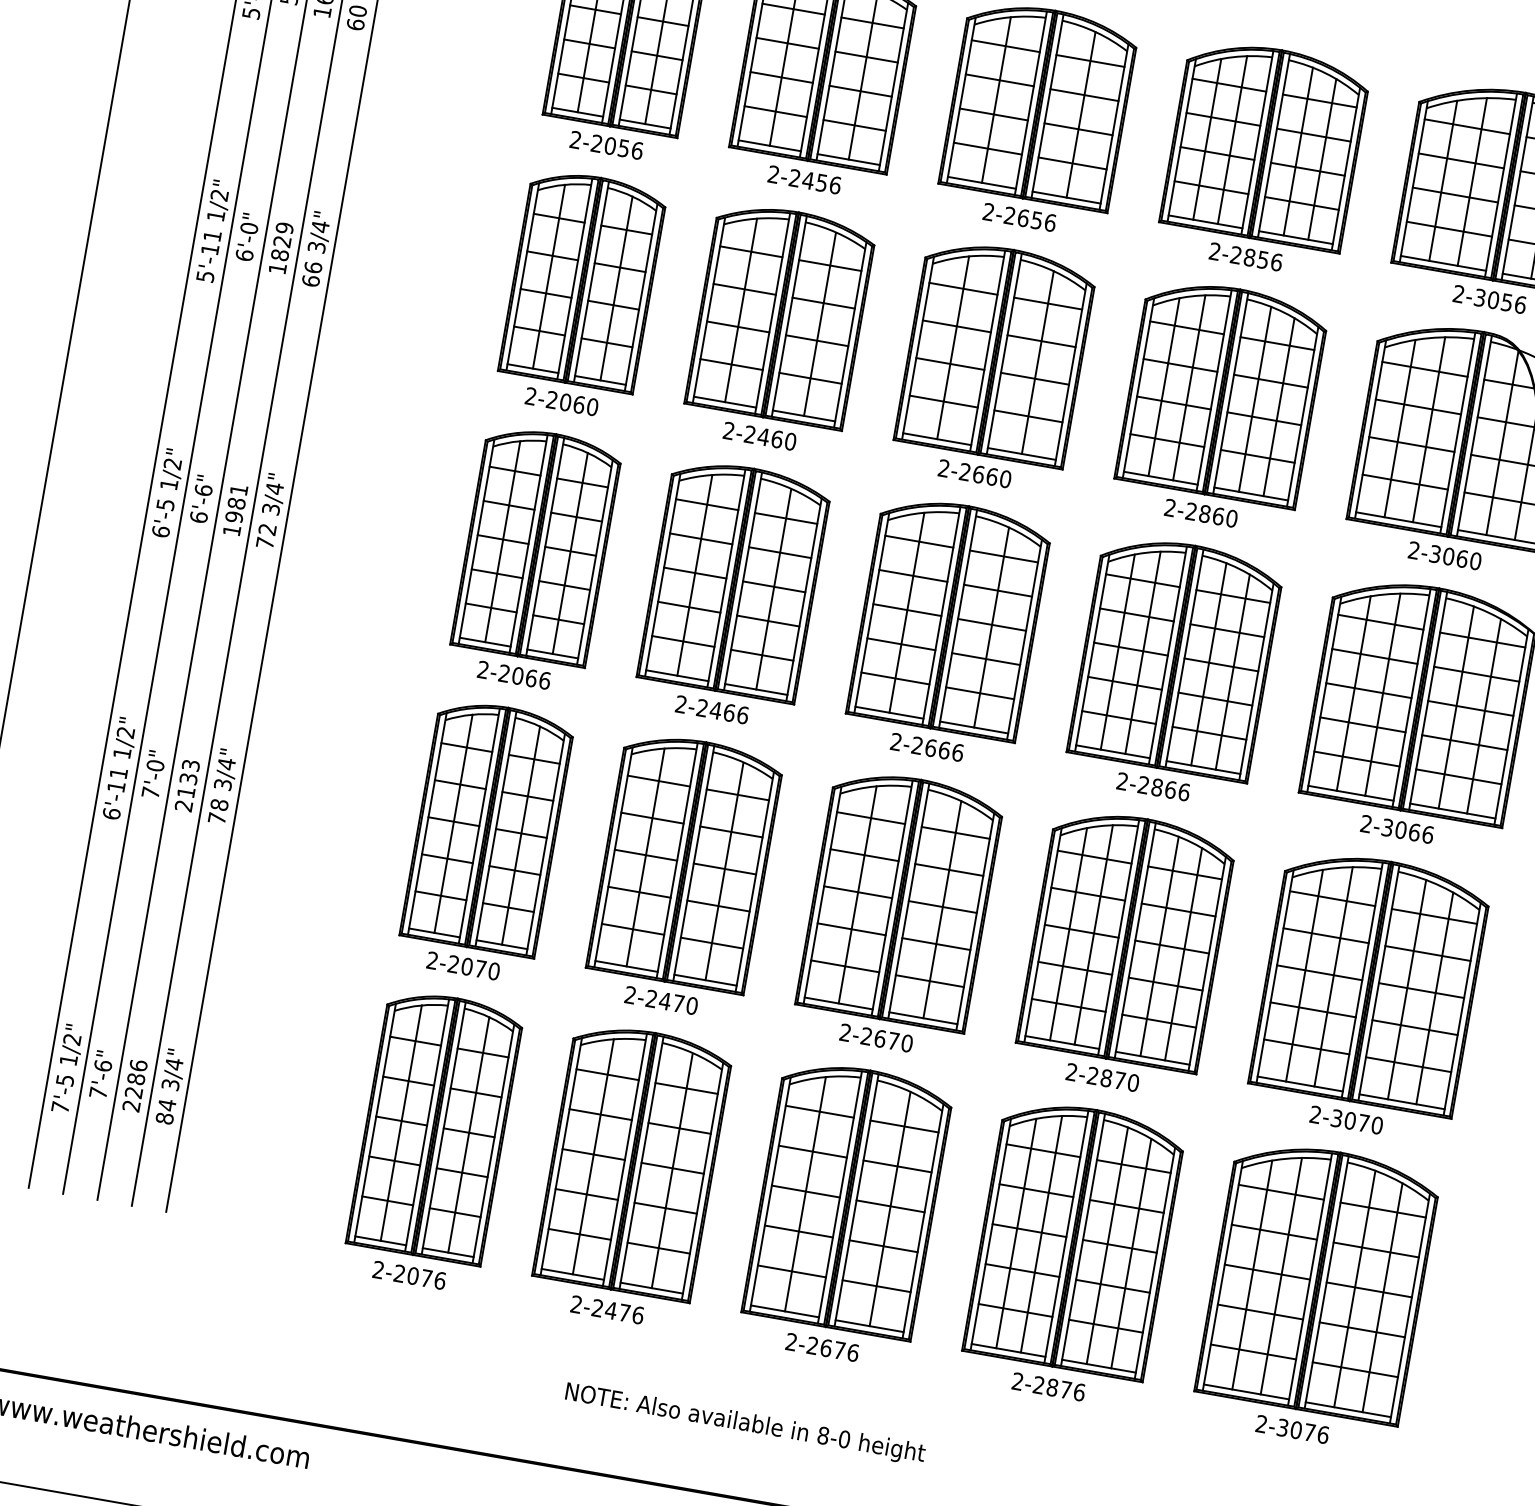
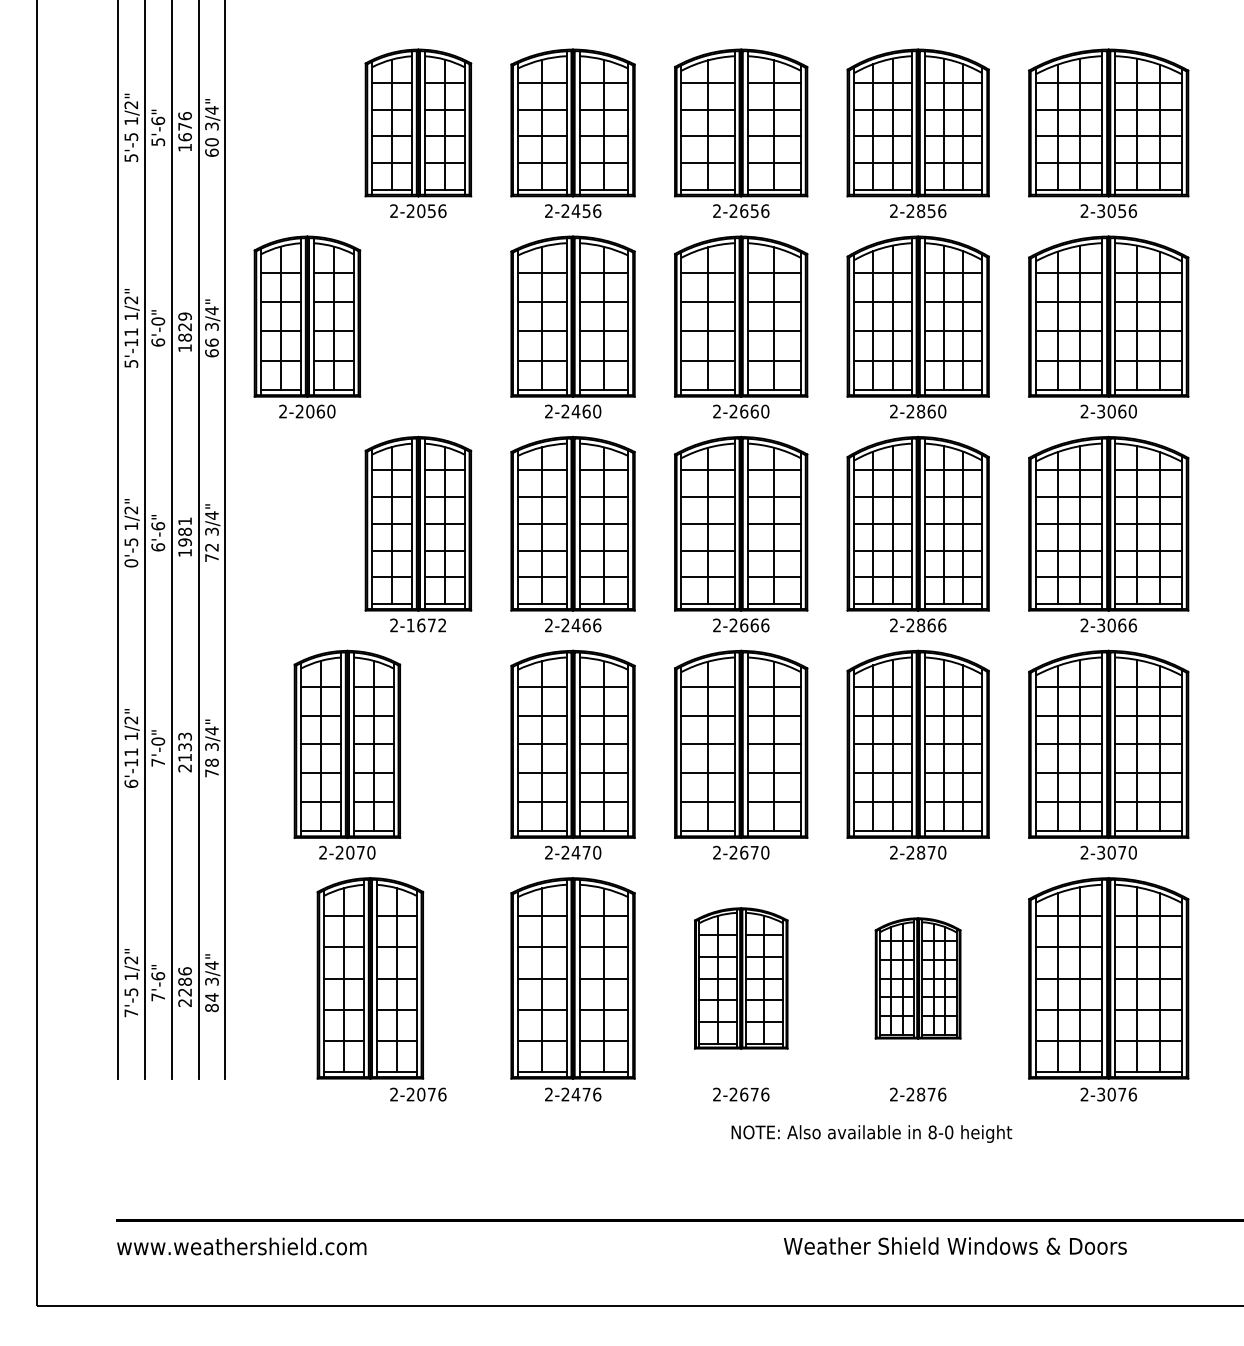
part: (581, 292) -> (307, 326), moved
text: (159, 531) -> (130, 563), 6'-5 -> 0'-5
text: (524, 677) -> (426, 625), 2-2066 -> 2-1672
part: (485, 840) -> (347, 754), moved
part: (435, 1126) -> (370, 978), moved
part: (848, 1199) -> (741, 978), size x0.7
part: (1073, 1238) -> (917, 978), size x0.6
text: (744, 1423) -> (871, 1133), moved

